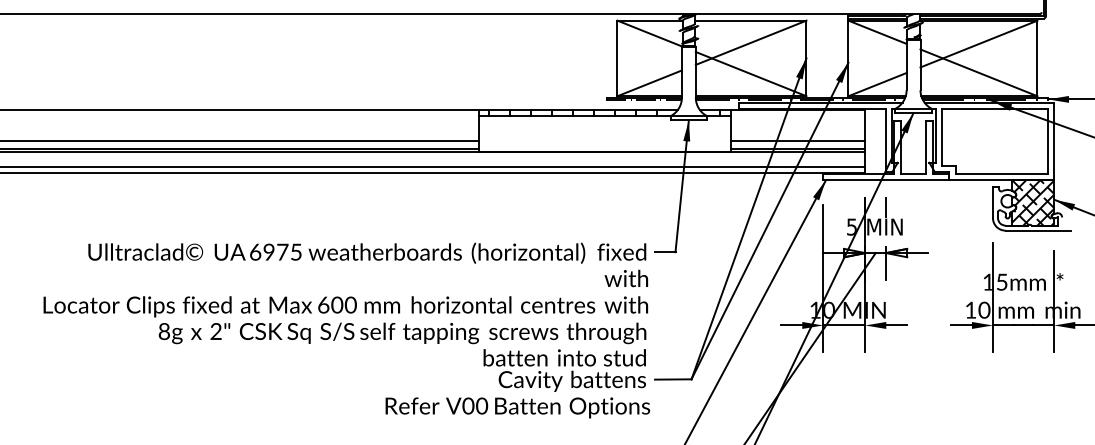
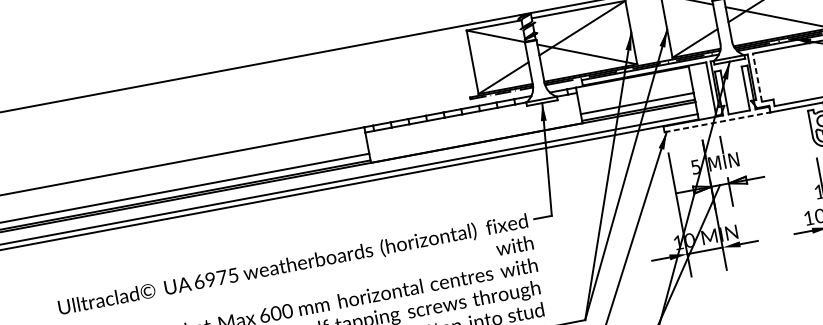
line: (941, 137) -> (757, 77), solid -> dashed
line: (886, 180) -> (717, 122), solid -> dashed

